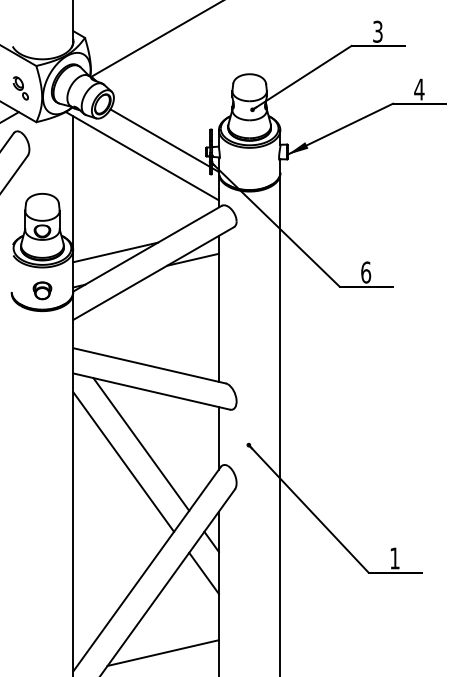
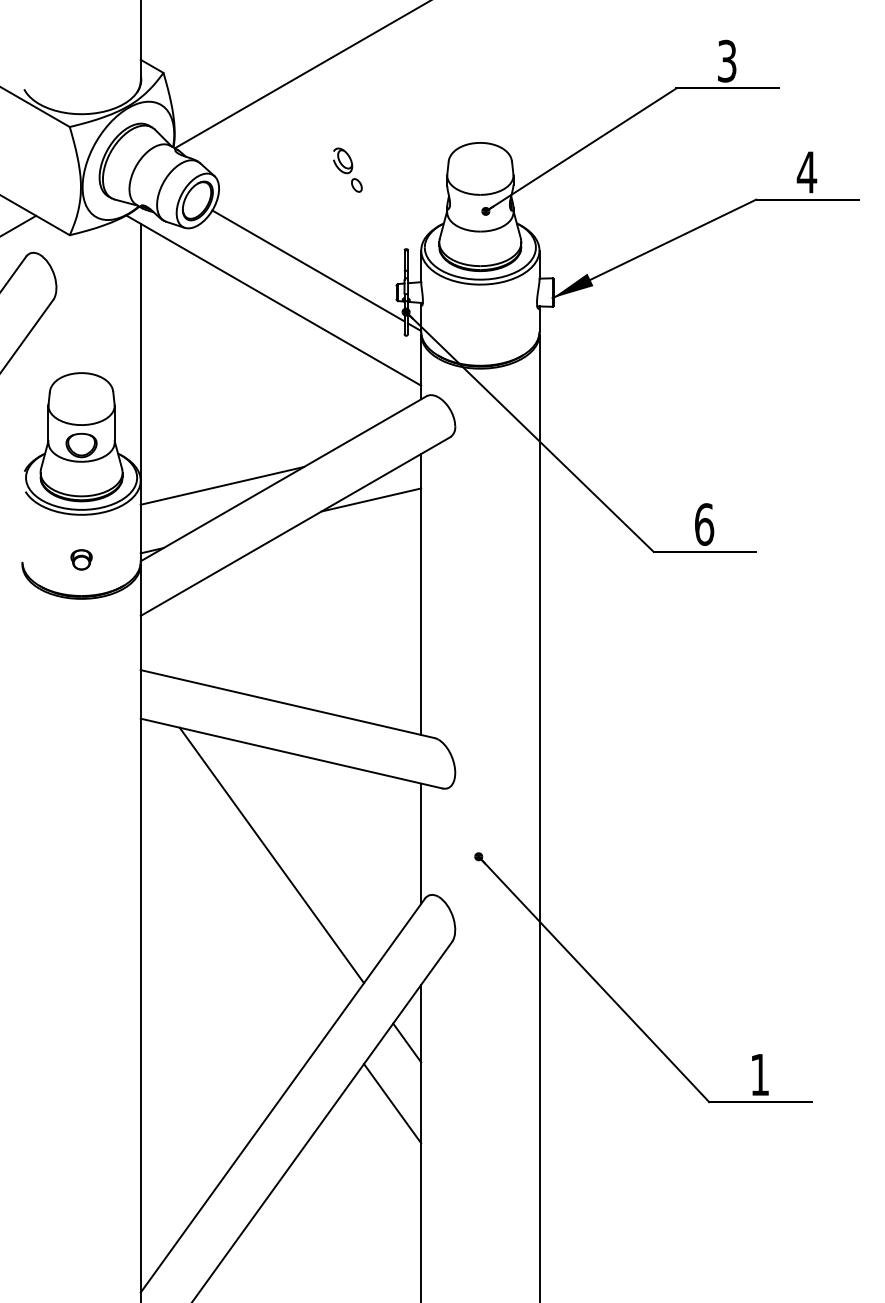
part: (20, 88) -> (347, 170), moved
part: (42, 290) -> (81, 559), size x0.6
line: (123, 461) -> (237, 888), removed
line: (162, 652) -> (312, 1255), removed

